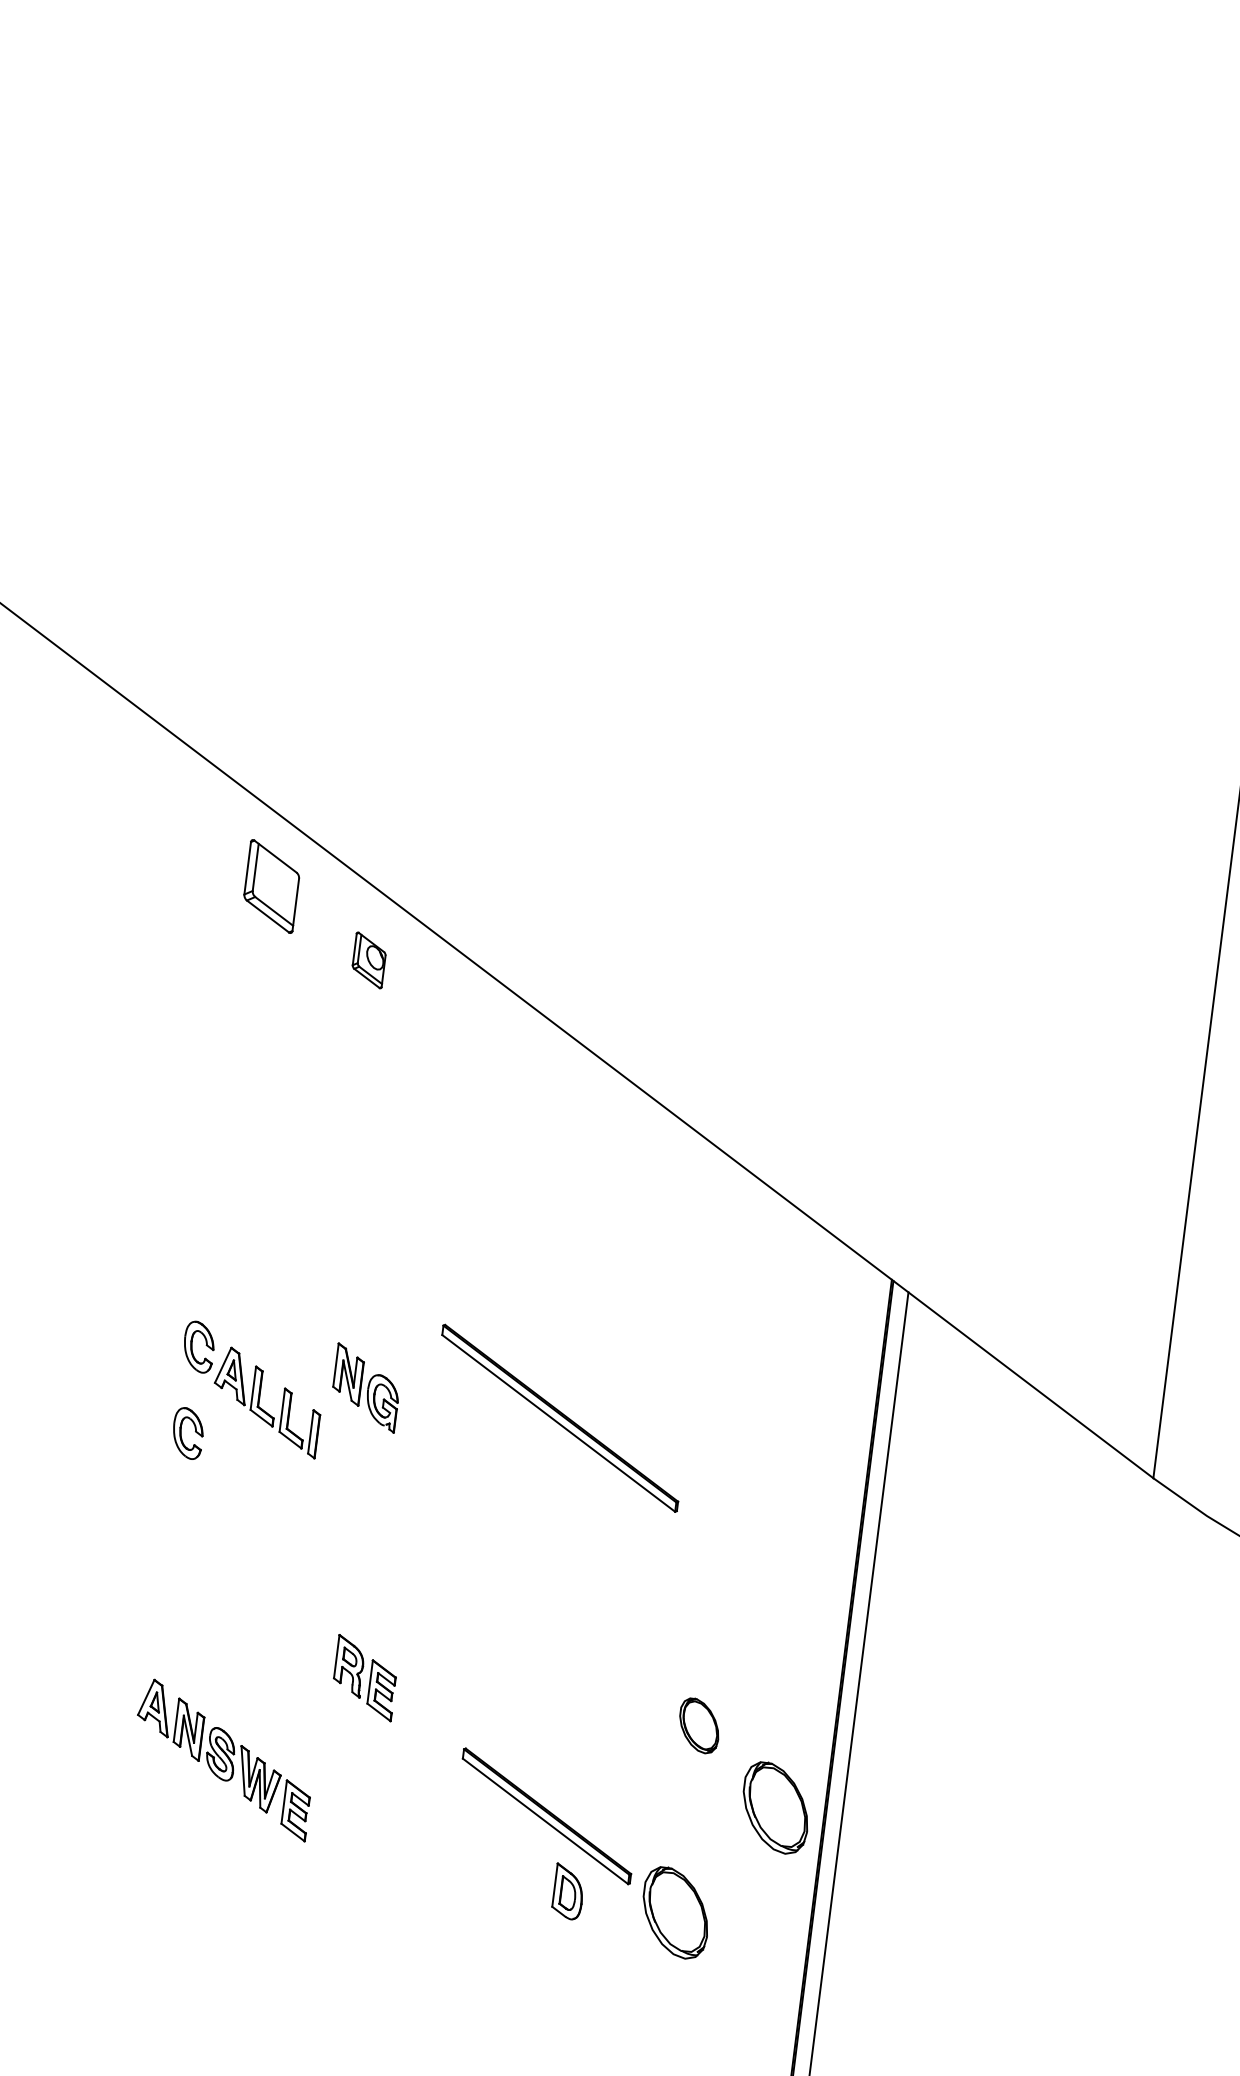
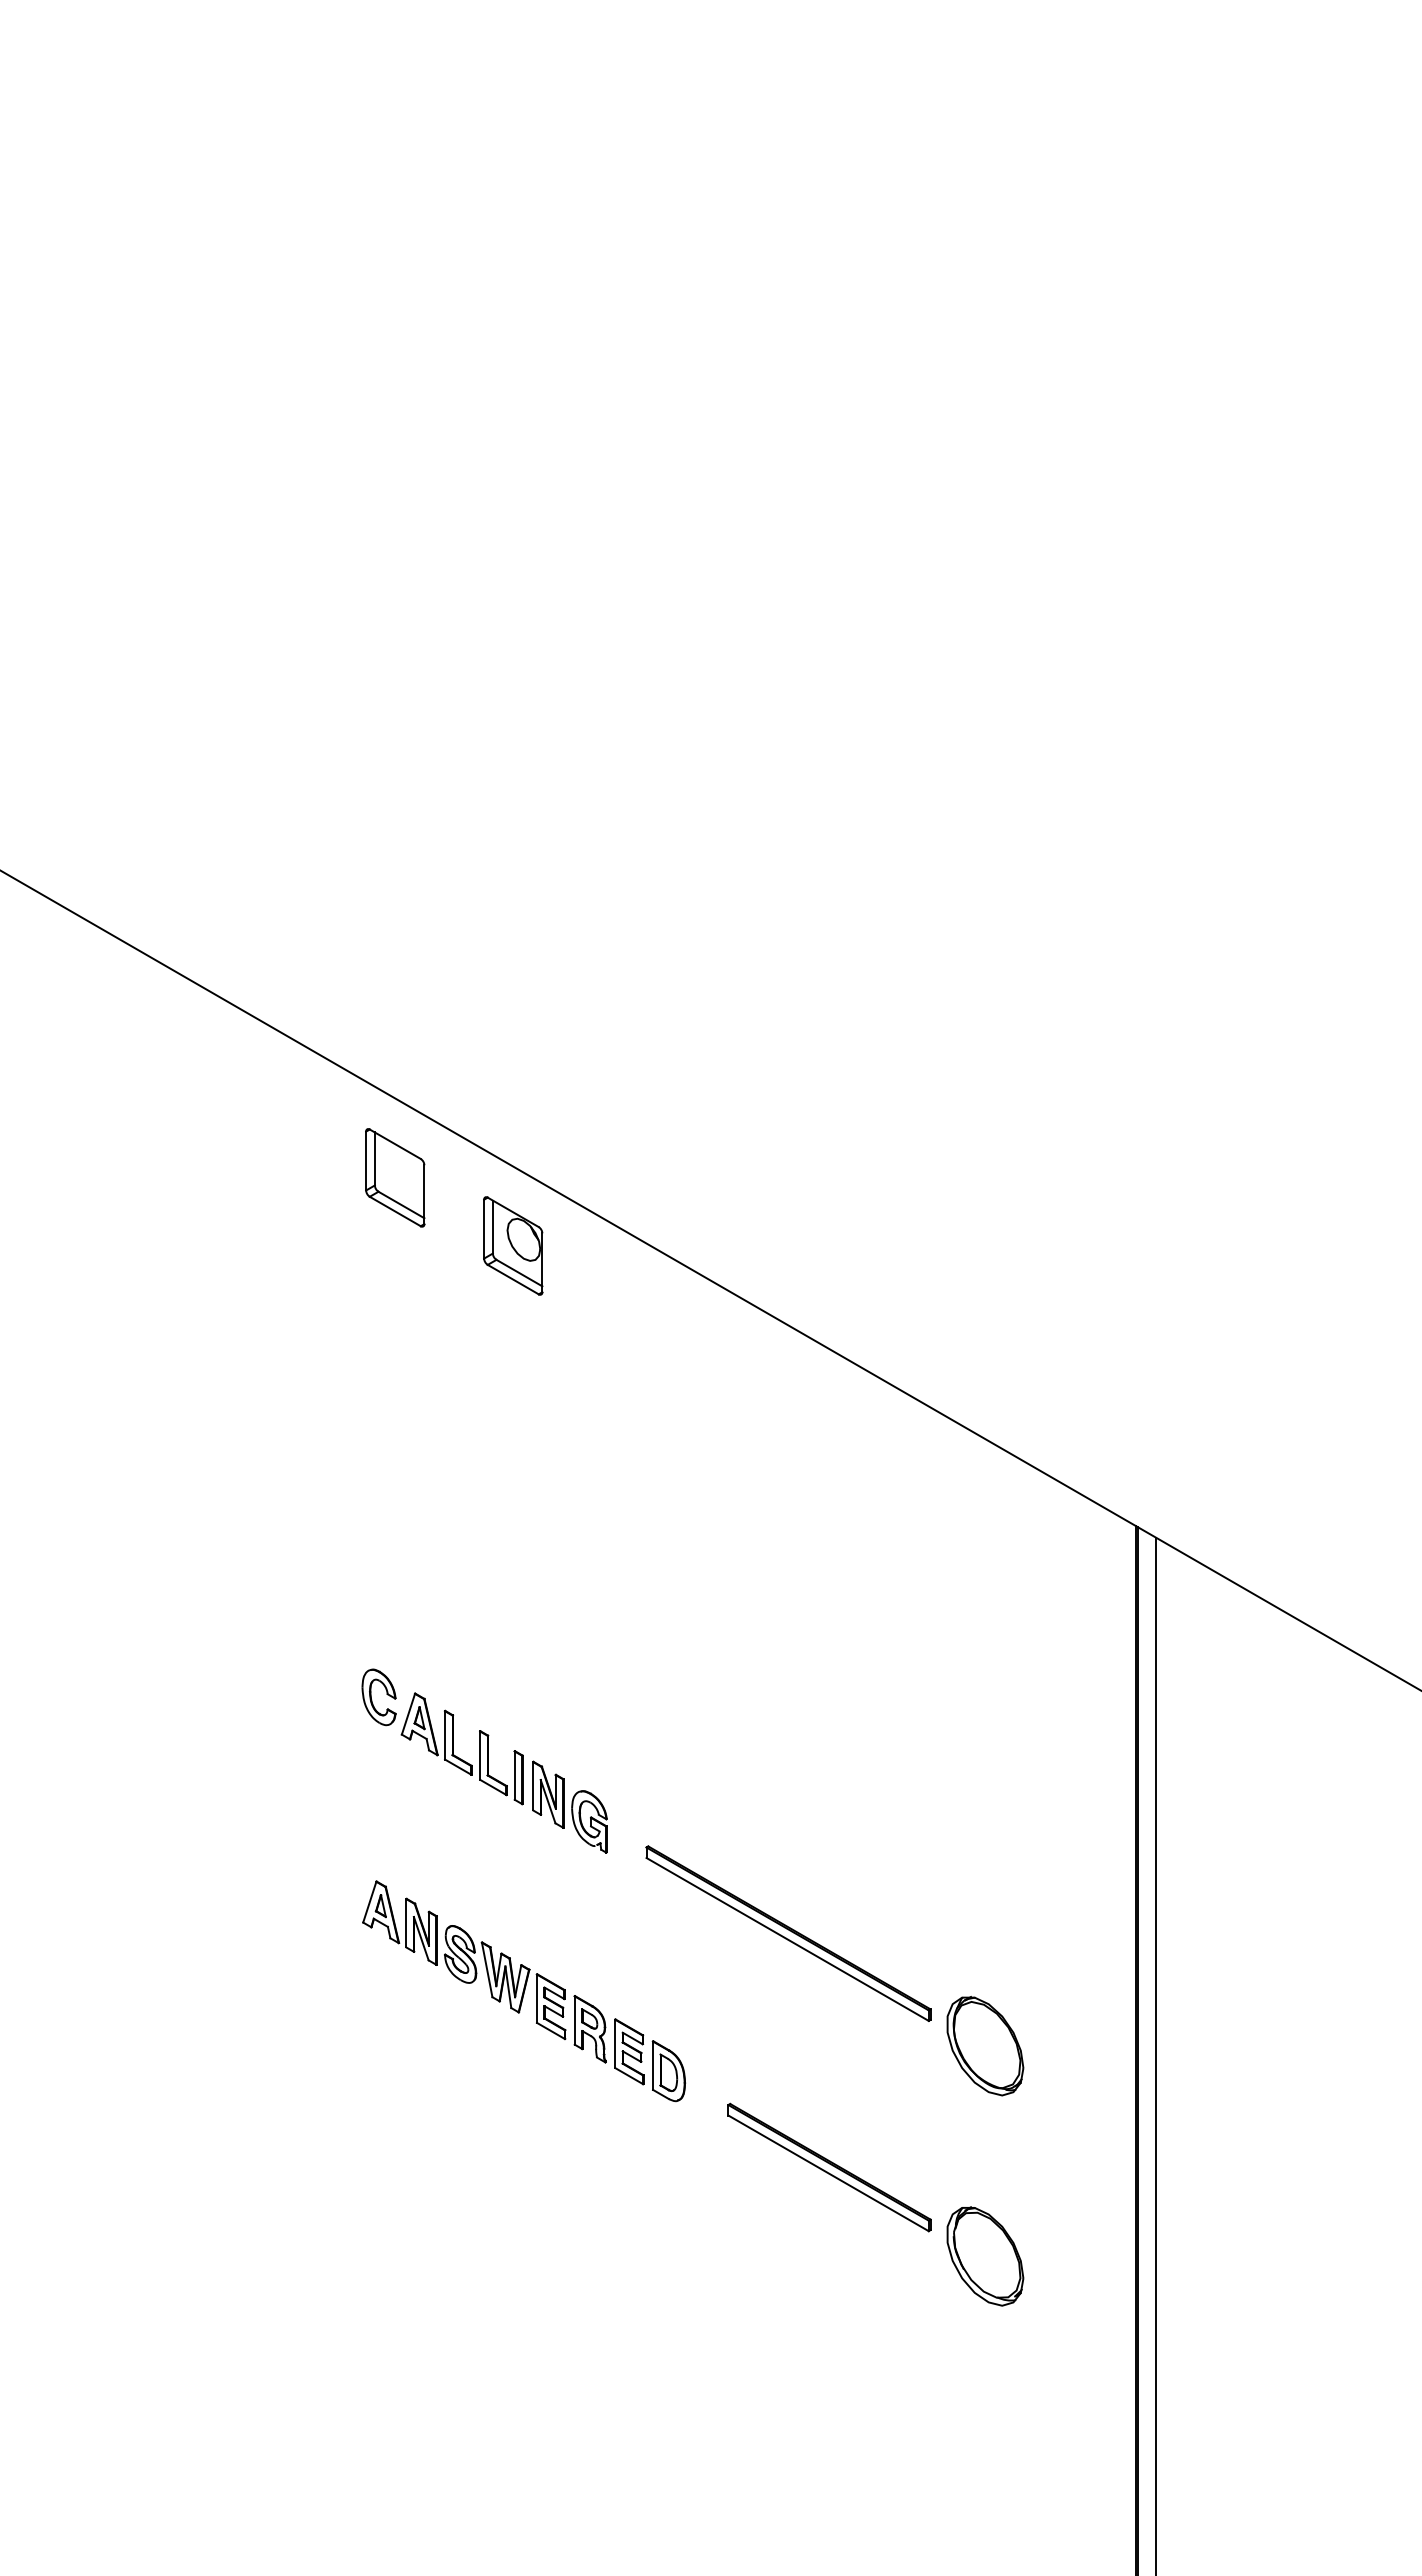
part: (369, 960) -> (513, 1245), size x1.67
part: (366, 1387) -> (569, 1806), moved
part: (560, 1418) -> (788, 1933), moved
part: (181, 1434) -> (372, 1796), removed
part: (699, 1726) -> (985, 2046), size x1.67
part: (223, 1760) -> (464, 1960), moved
part: (775, 1808) -> (1081, 2126), removed
part: (568, 1892) -> (668, 2071), moved

